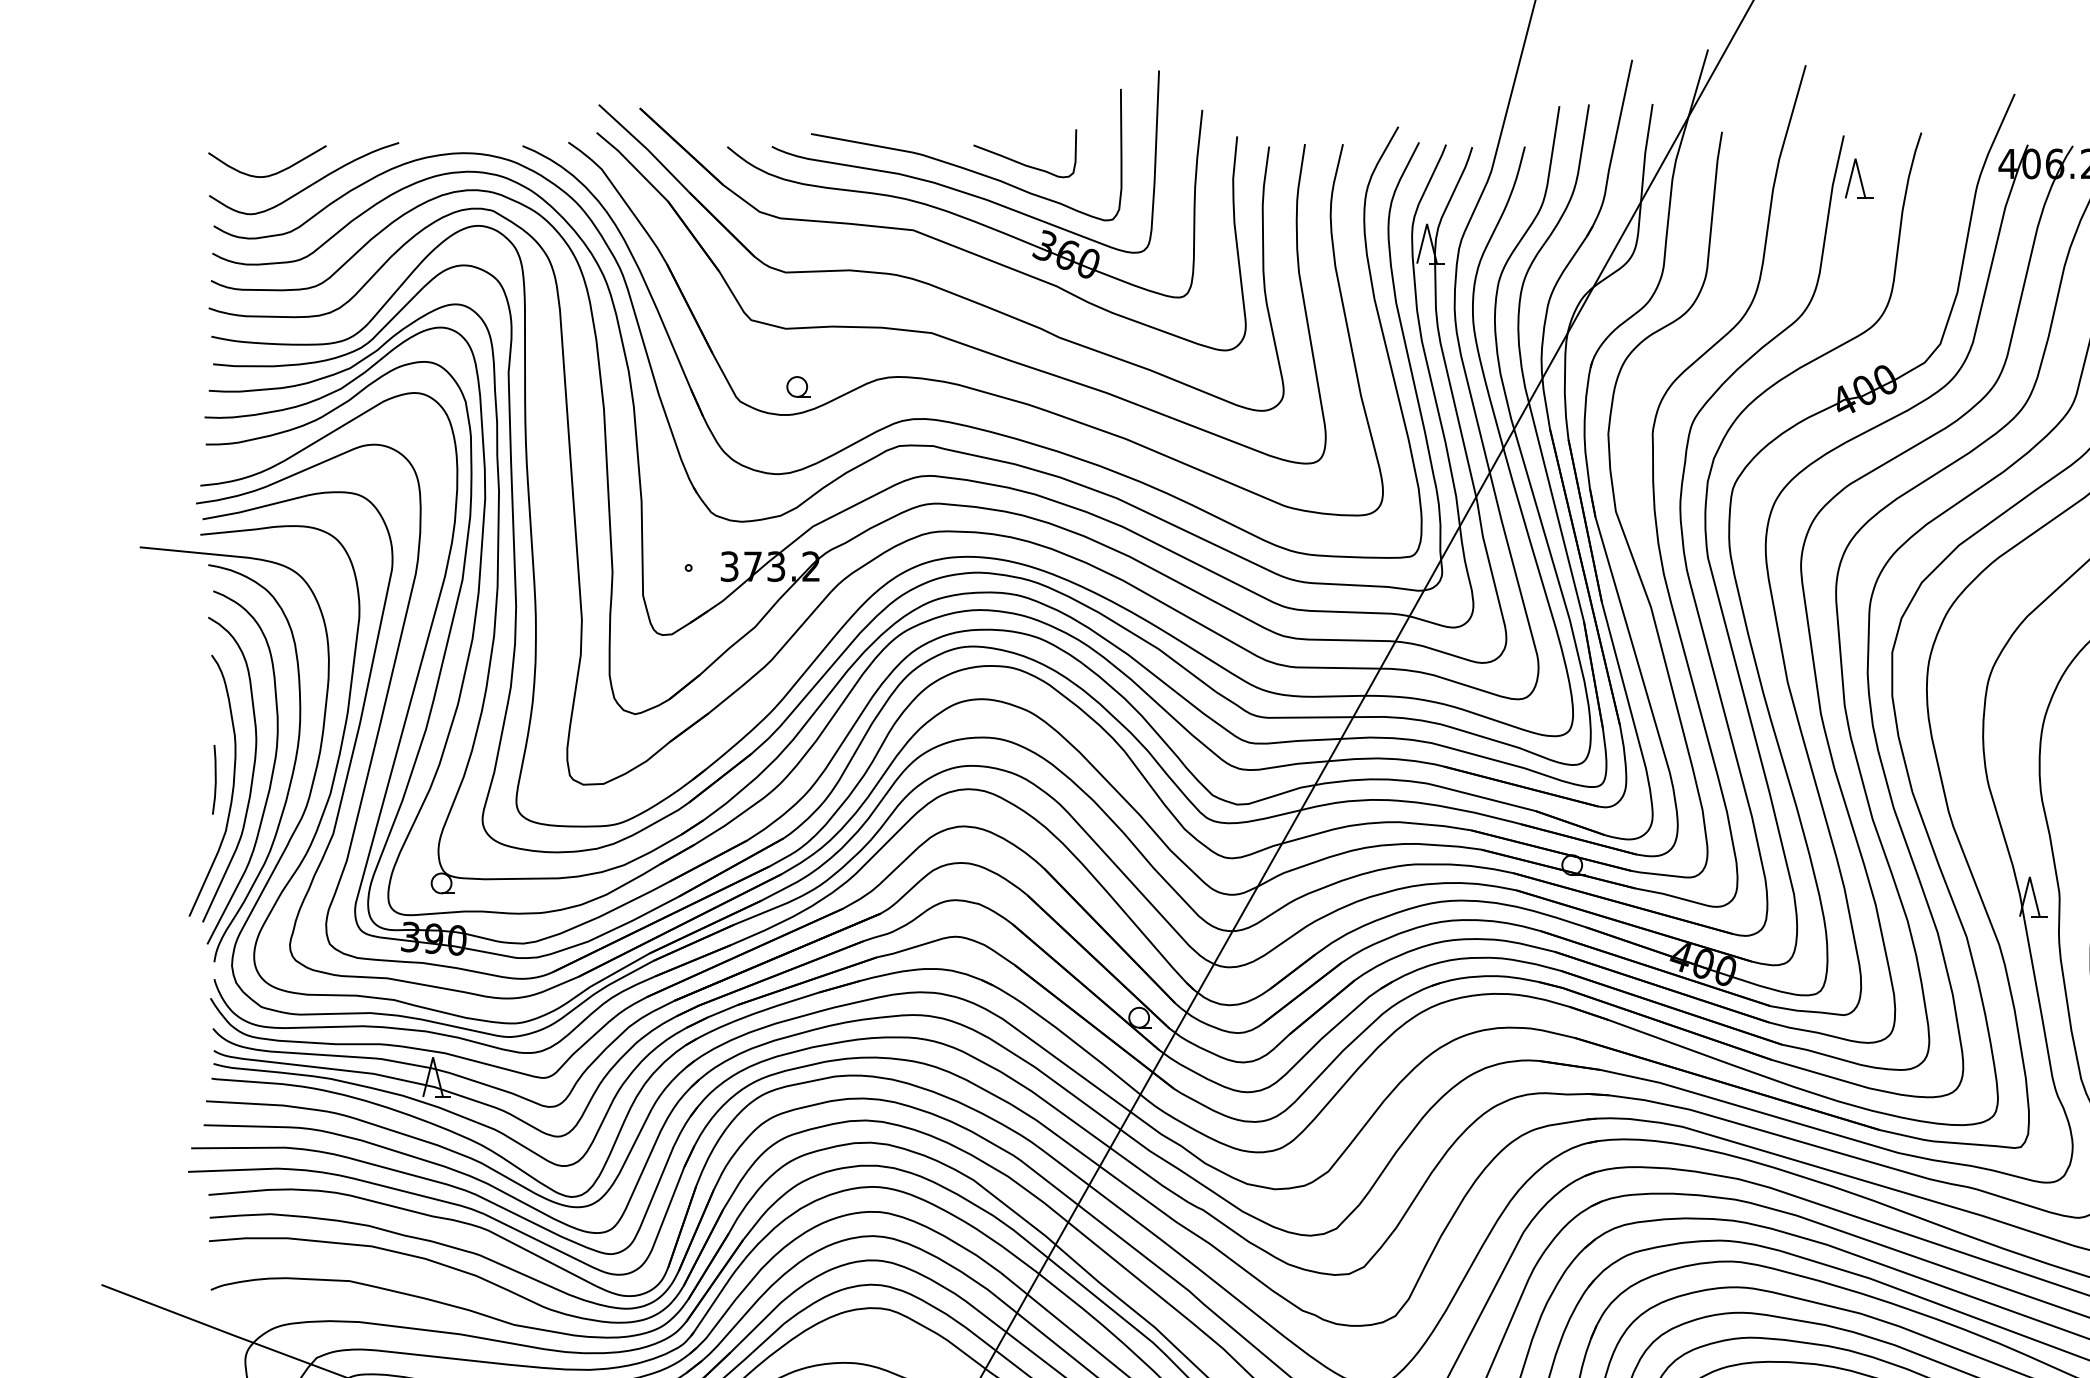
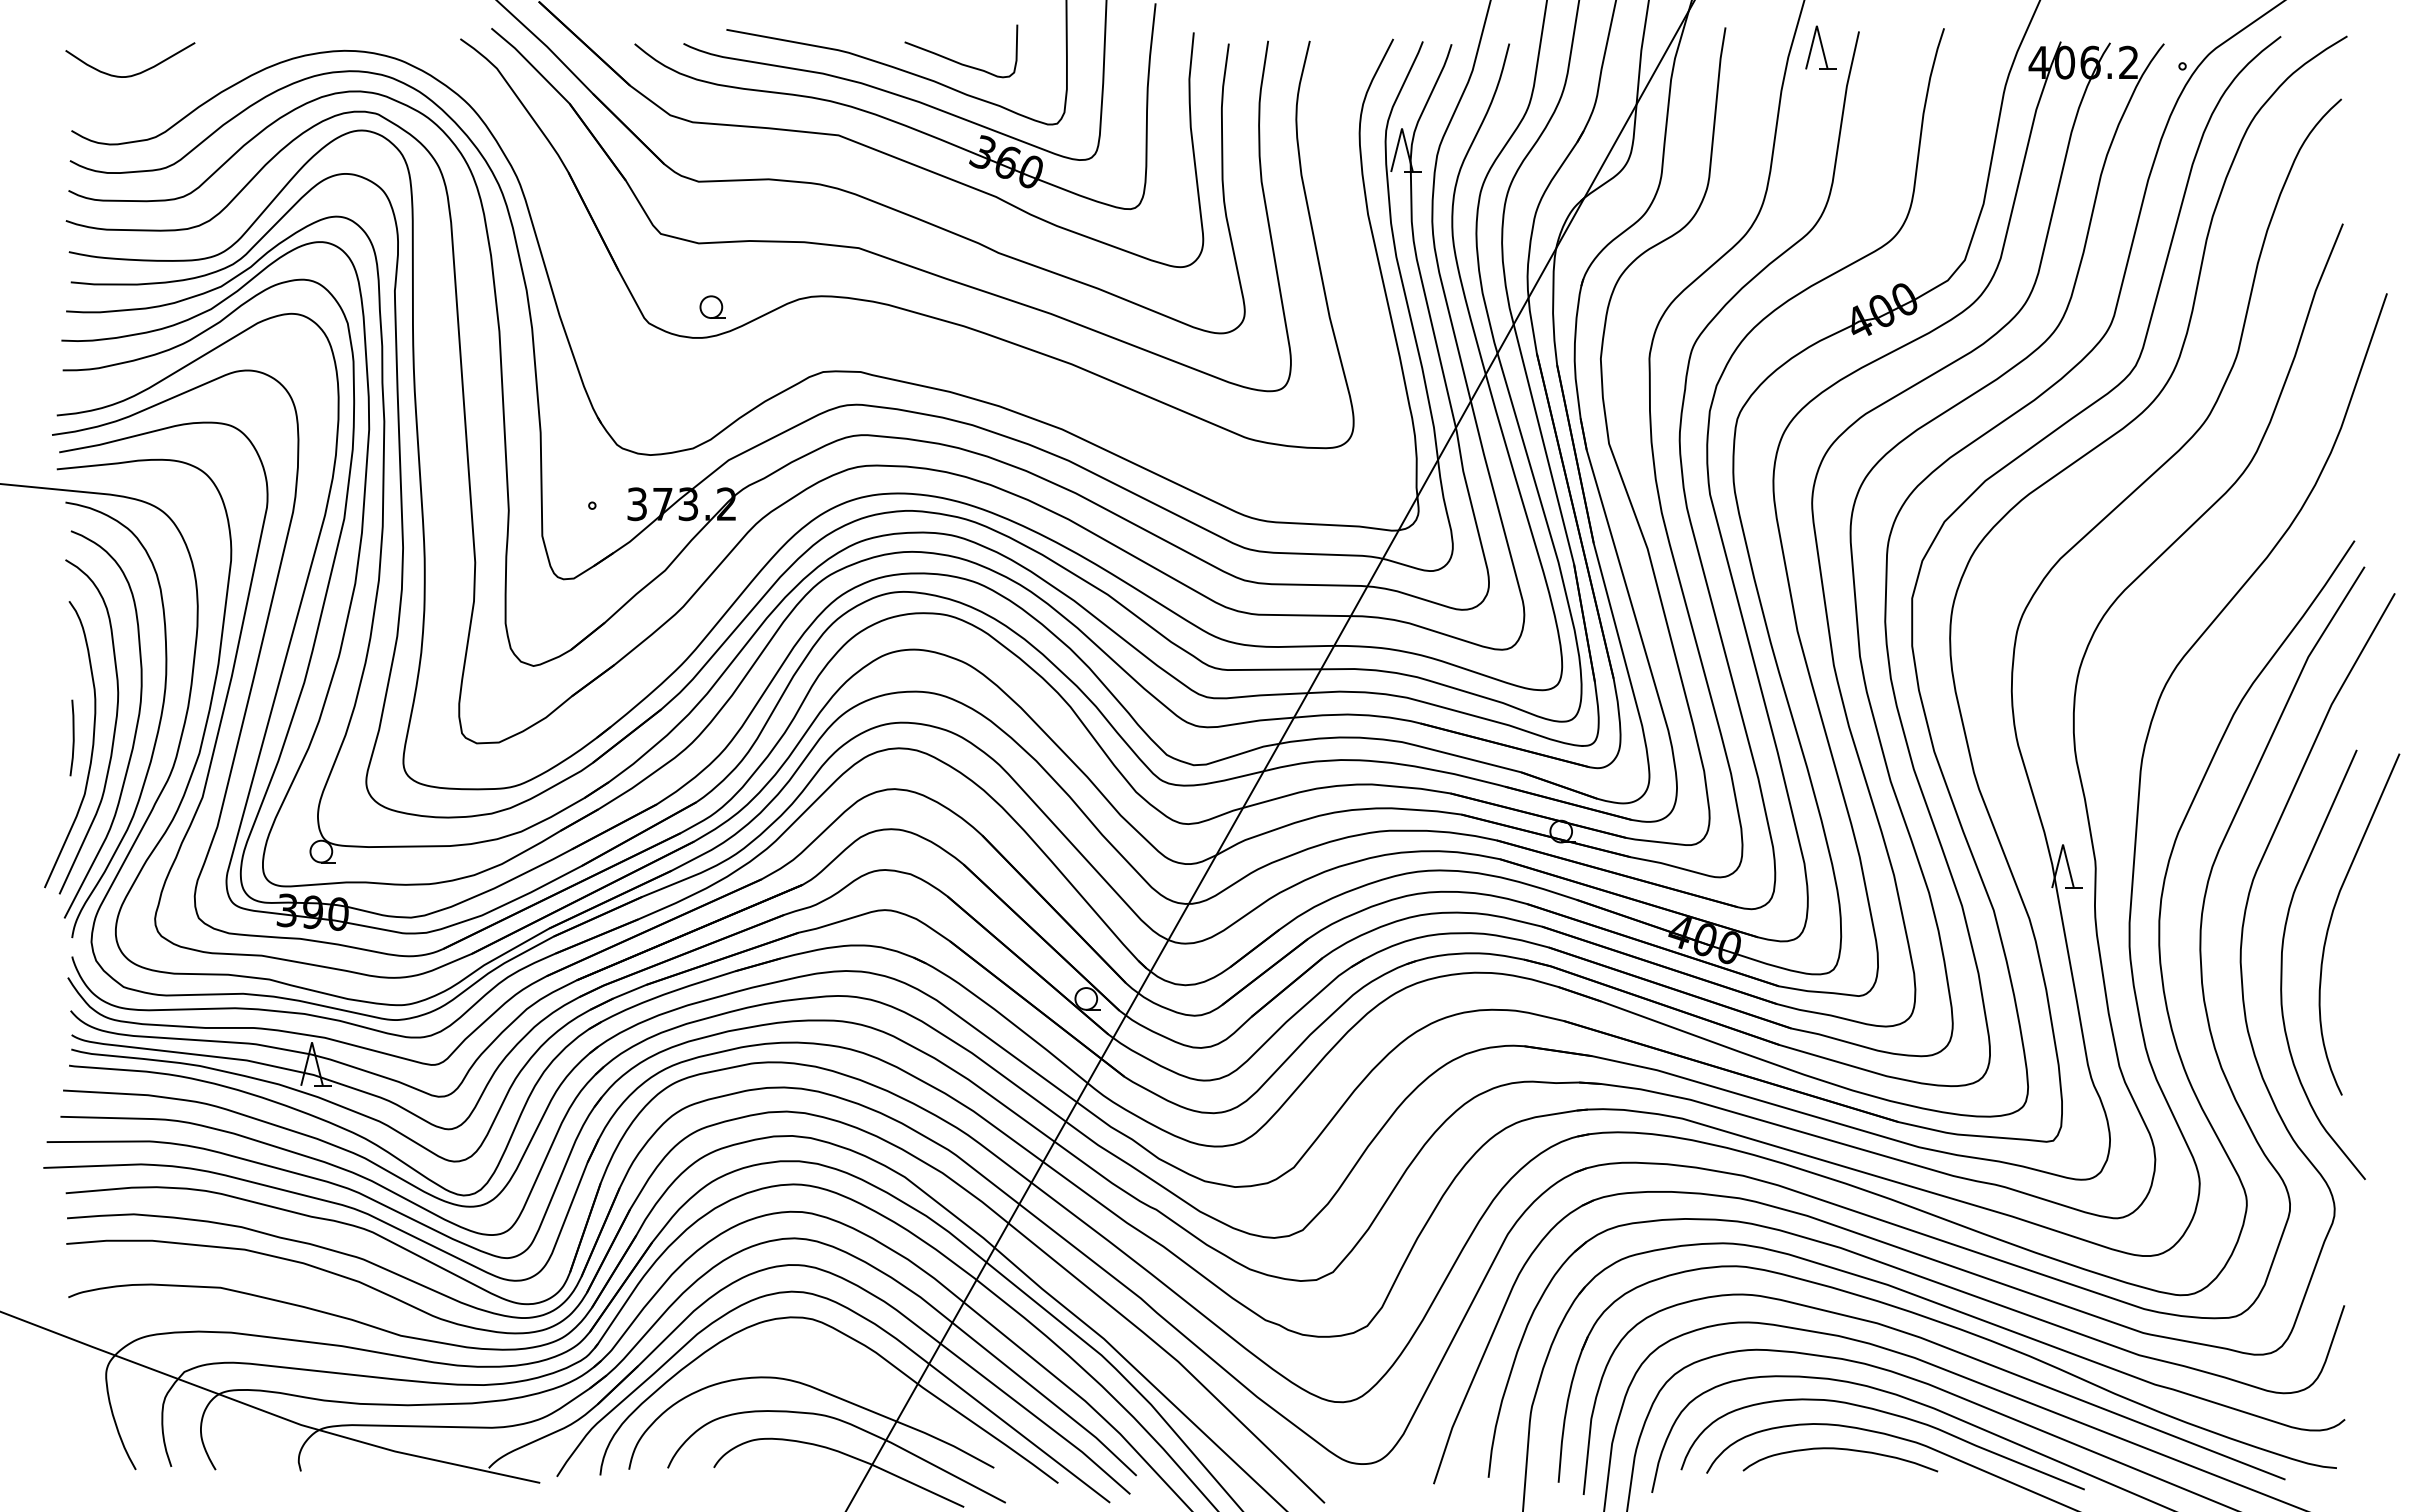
part: (1858, 178) -> (1820, 47), moved
curve: (308, 185) -> (175, 86), removed
part: (953, 421) -> (882, 345), removed

